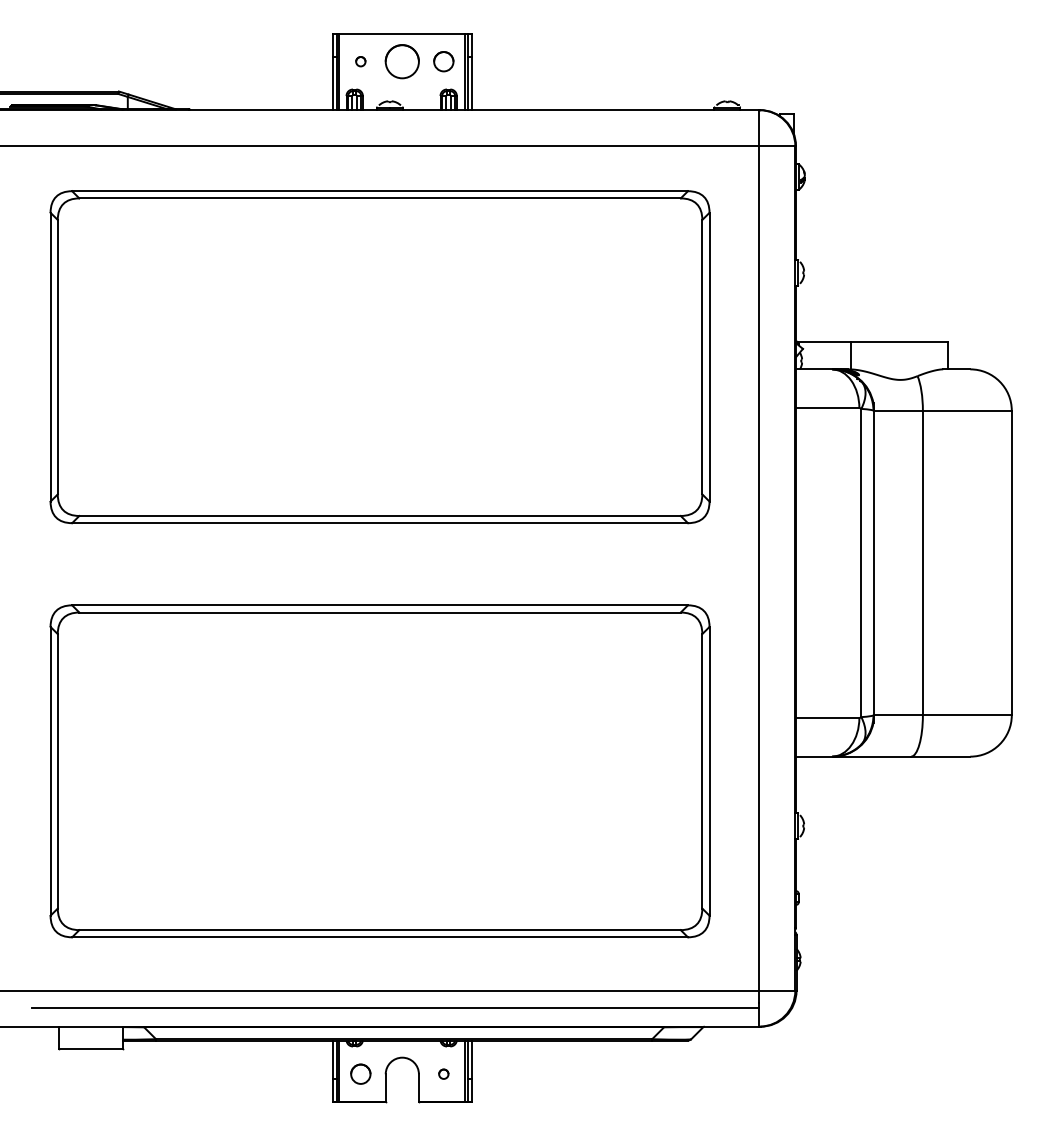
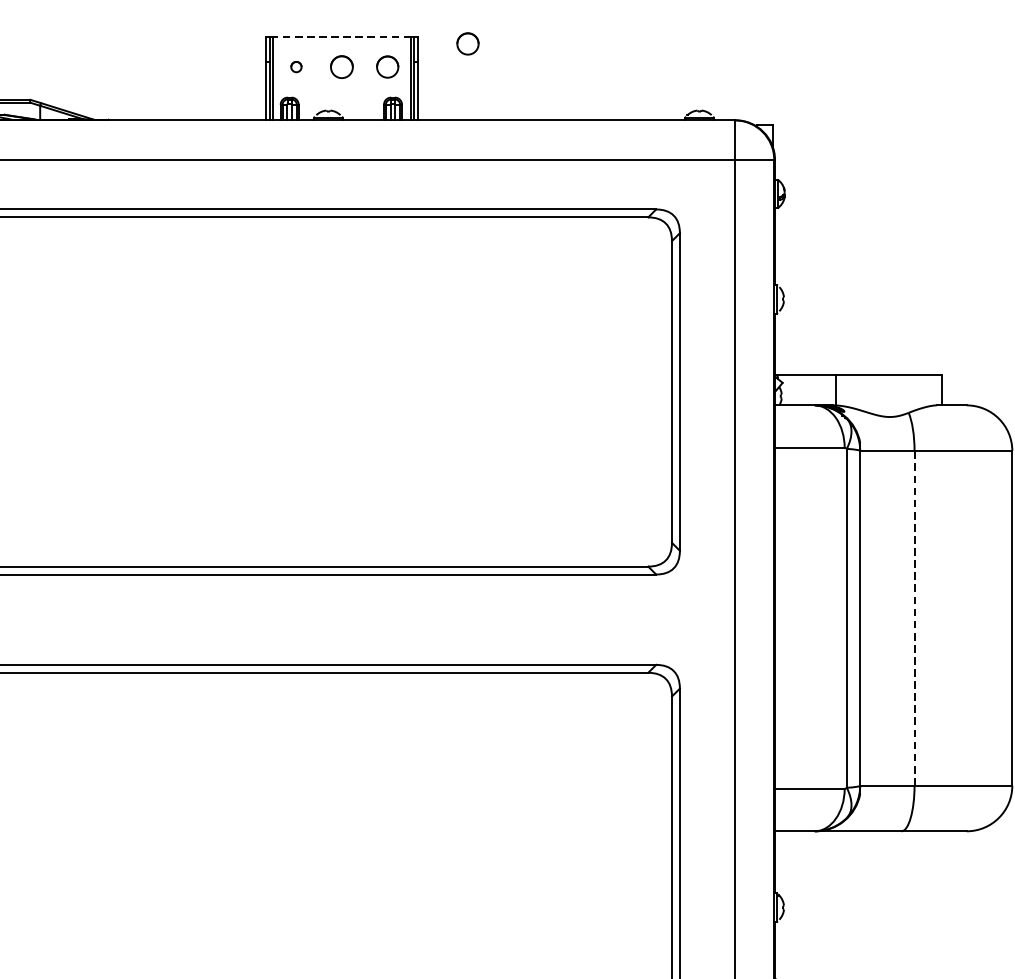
line: (401, 34) -> (341, 37), solid -> dashed
circle: (516, 40) -> (467, 43), added
circle: (401, 61) -> (341, 66), size x0.6
line: (922, 562) -> (914, 617), solid -> dashed

